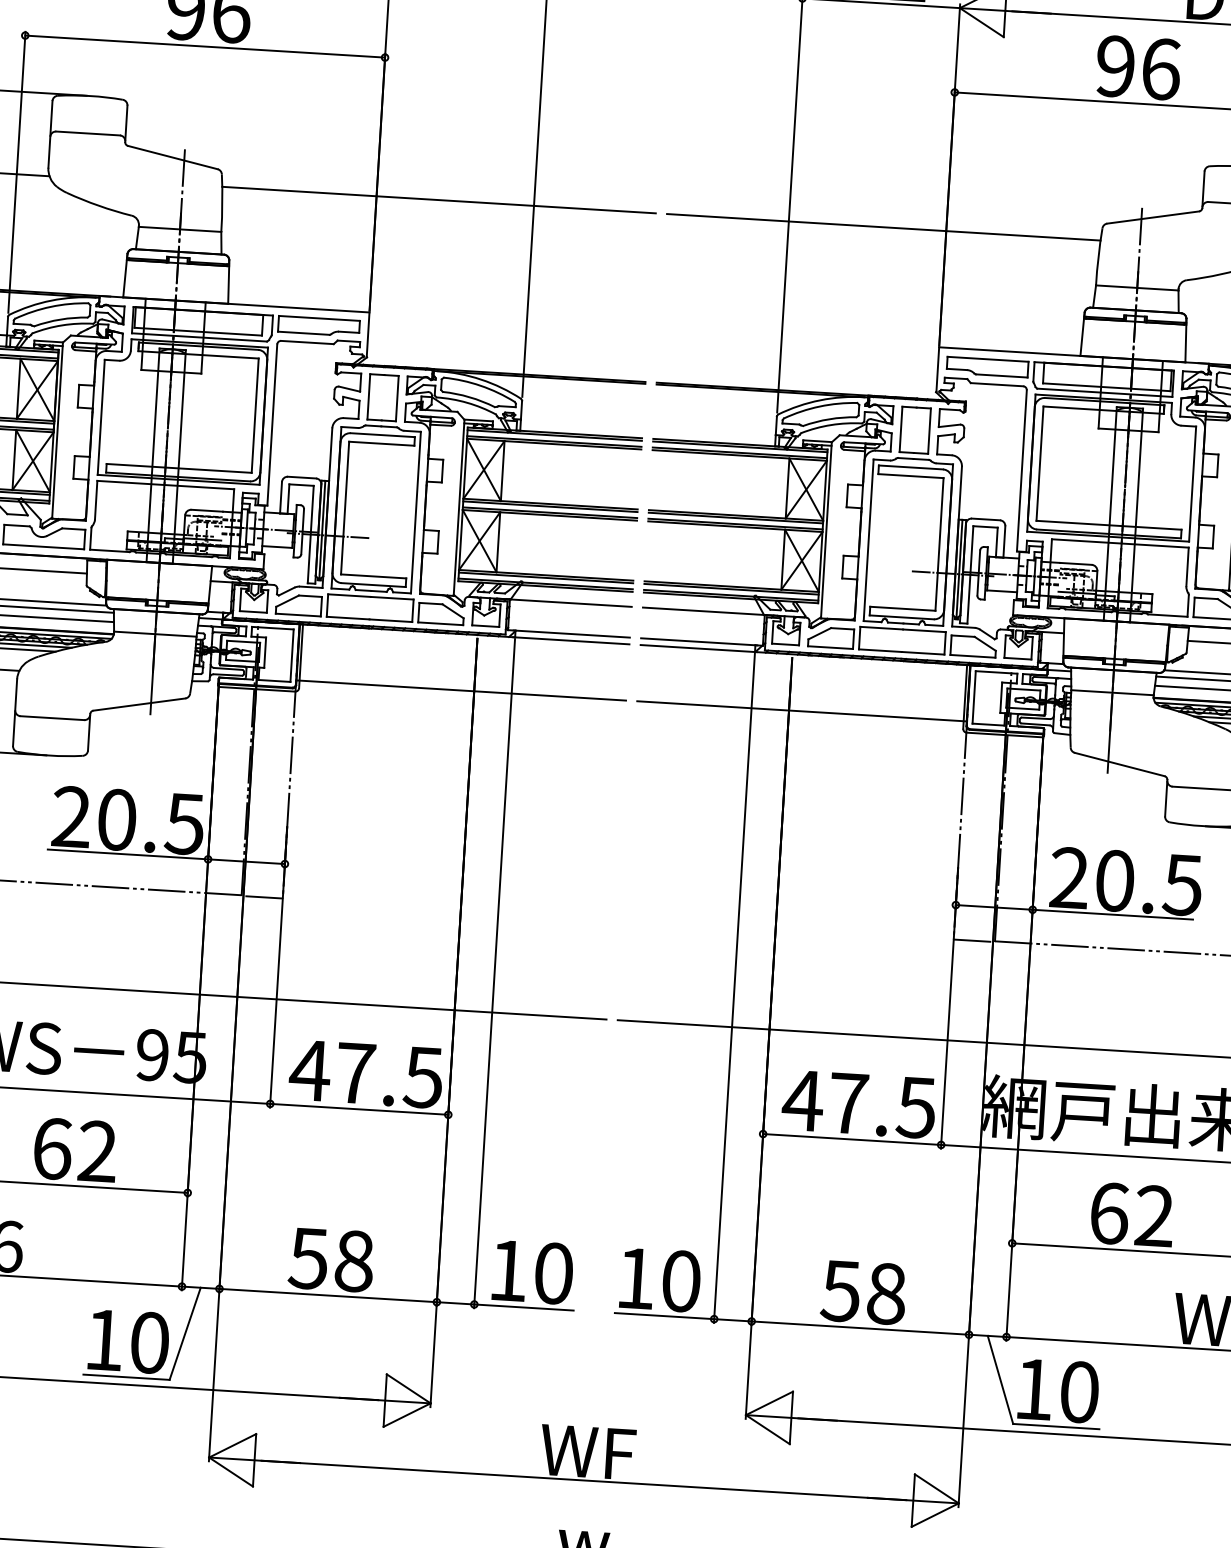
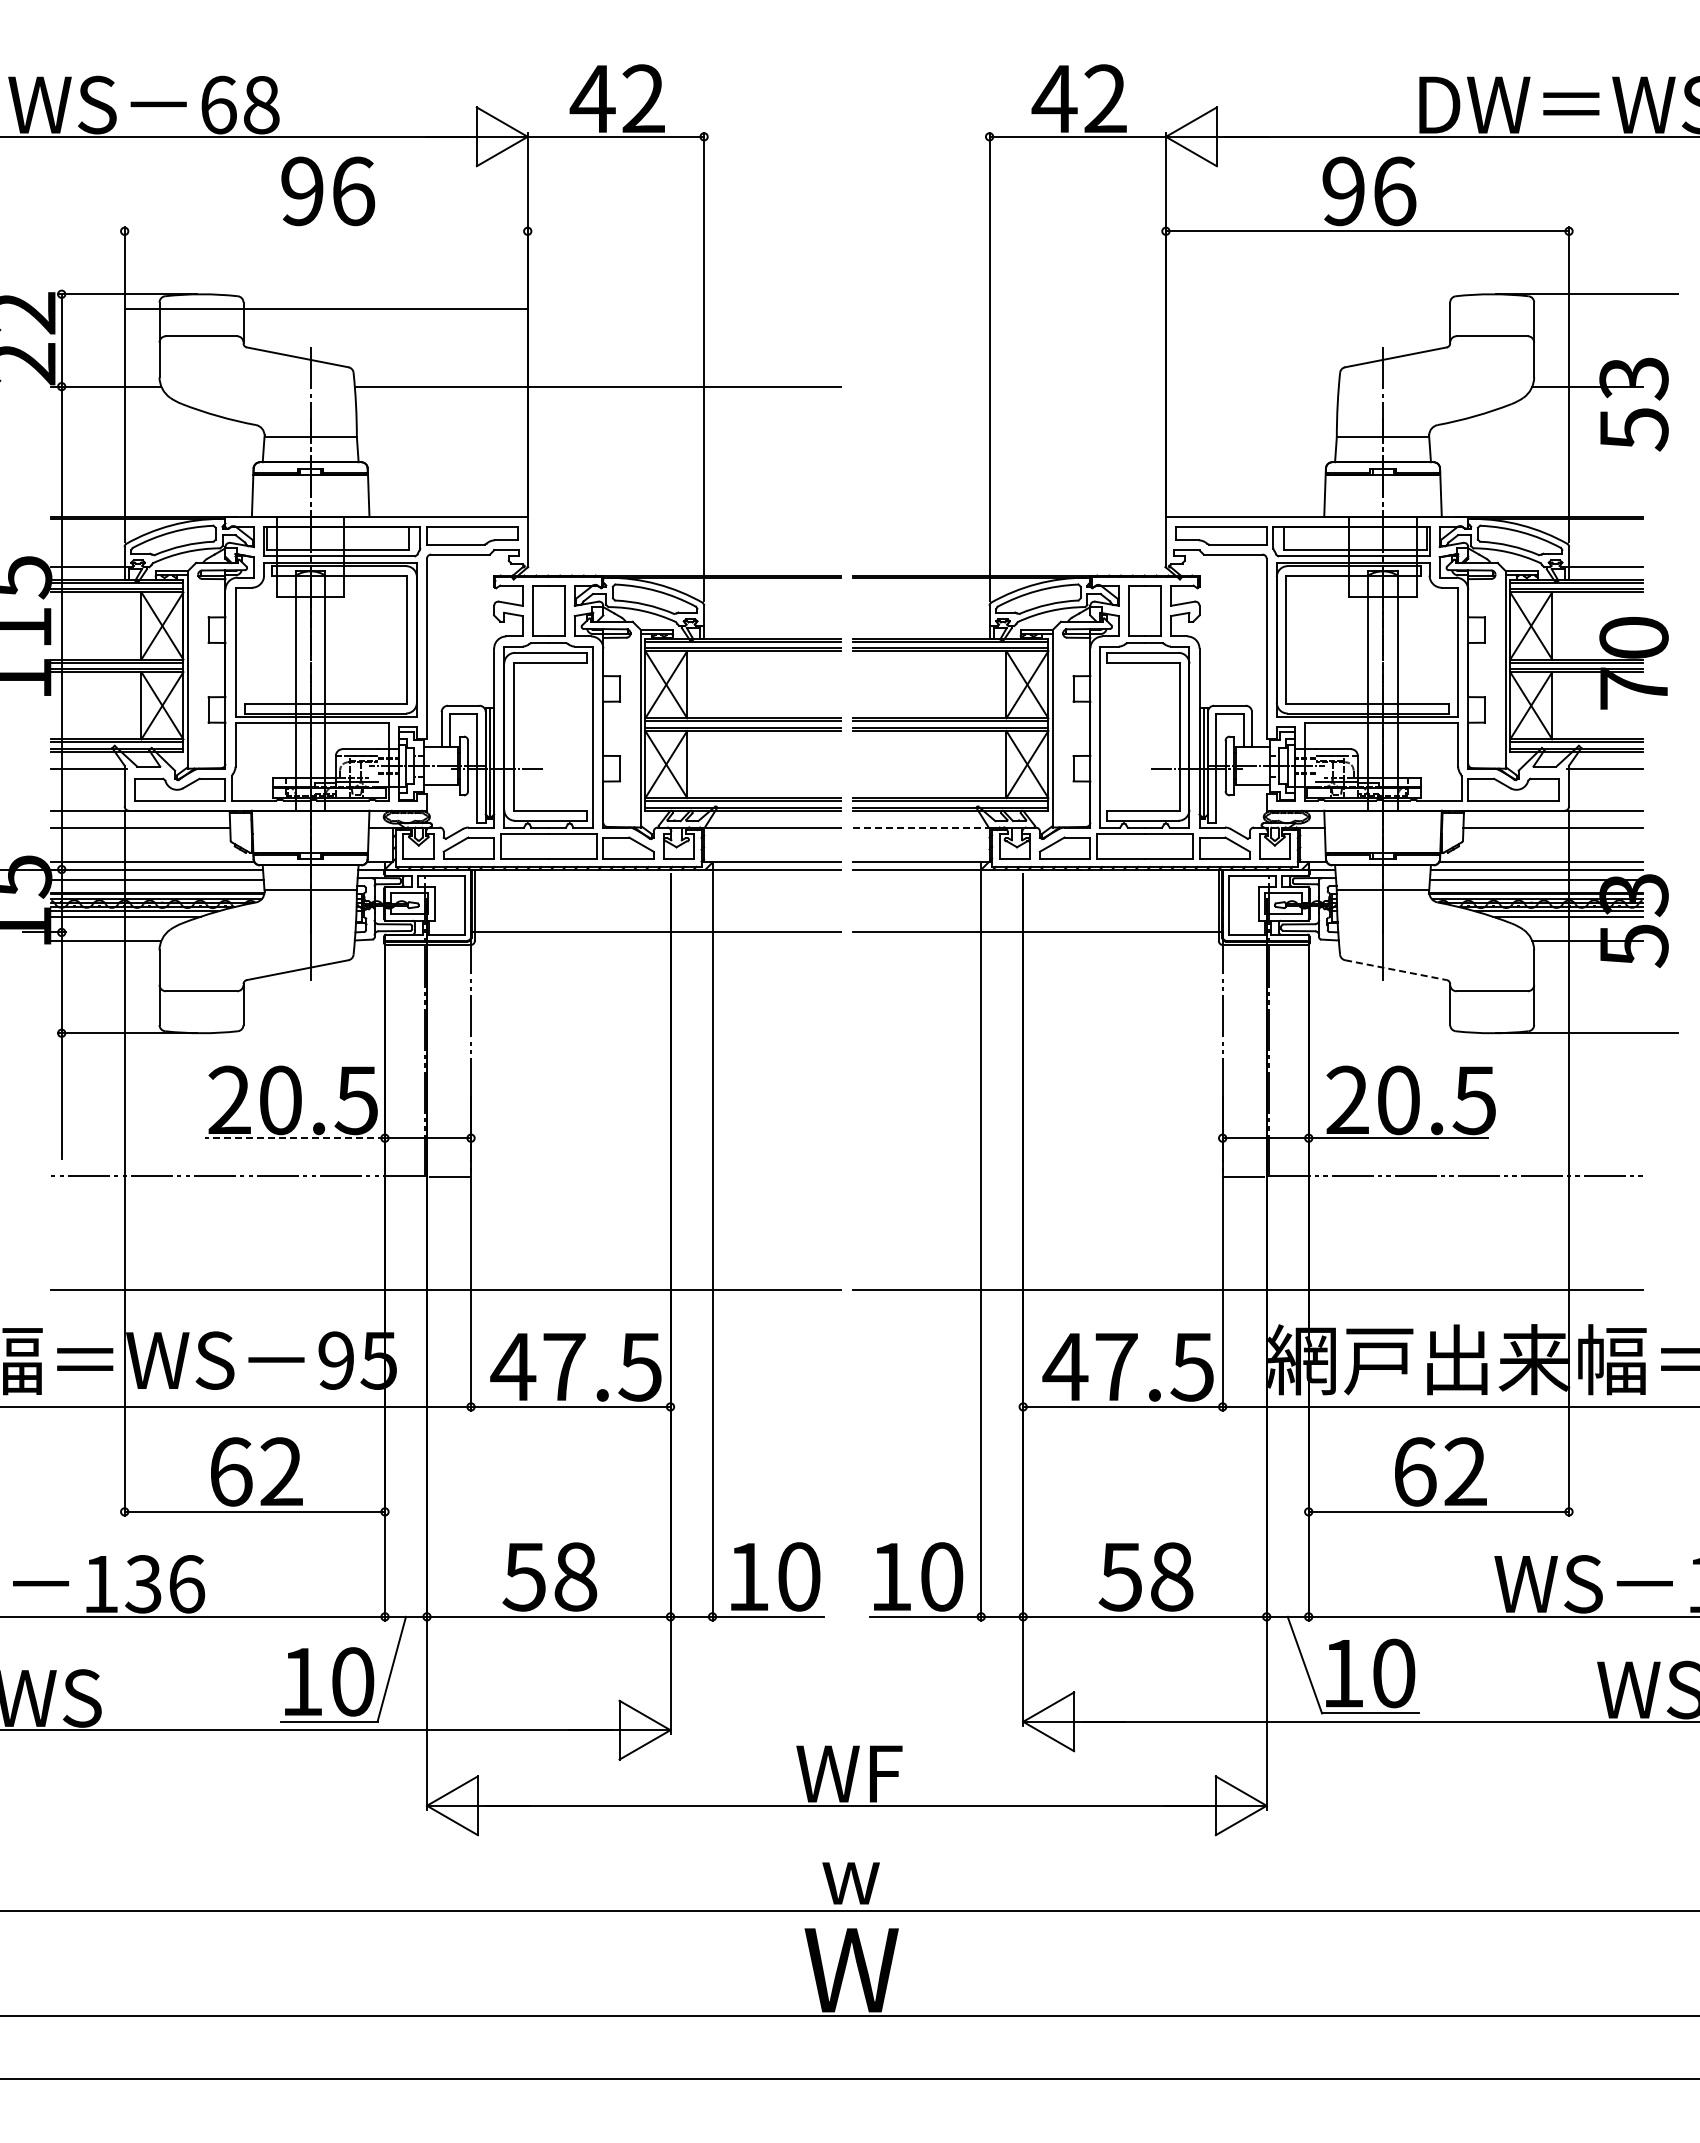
line: (204, 46) -> (325, 309), moved
line: (883, 227) -> (1095, 386), removed
line: (704, 611) -> (922, 827), solid -> dashed
line: (1119, 764) -> (1395, 970), solid -> dashed
line: (128, 854) -> (295, 1138), solid -> dashed

